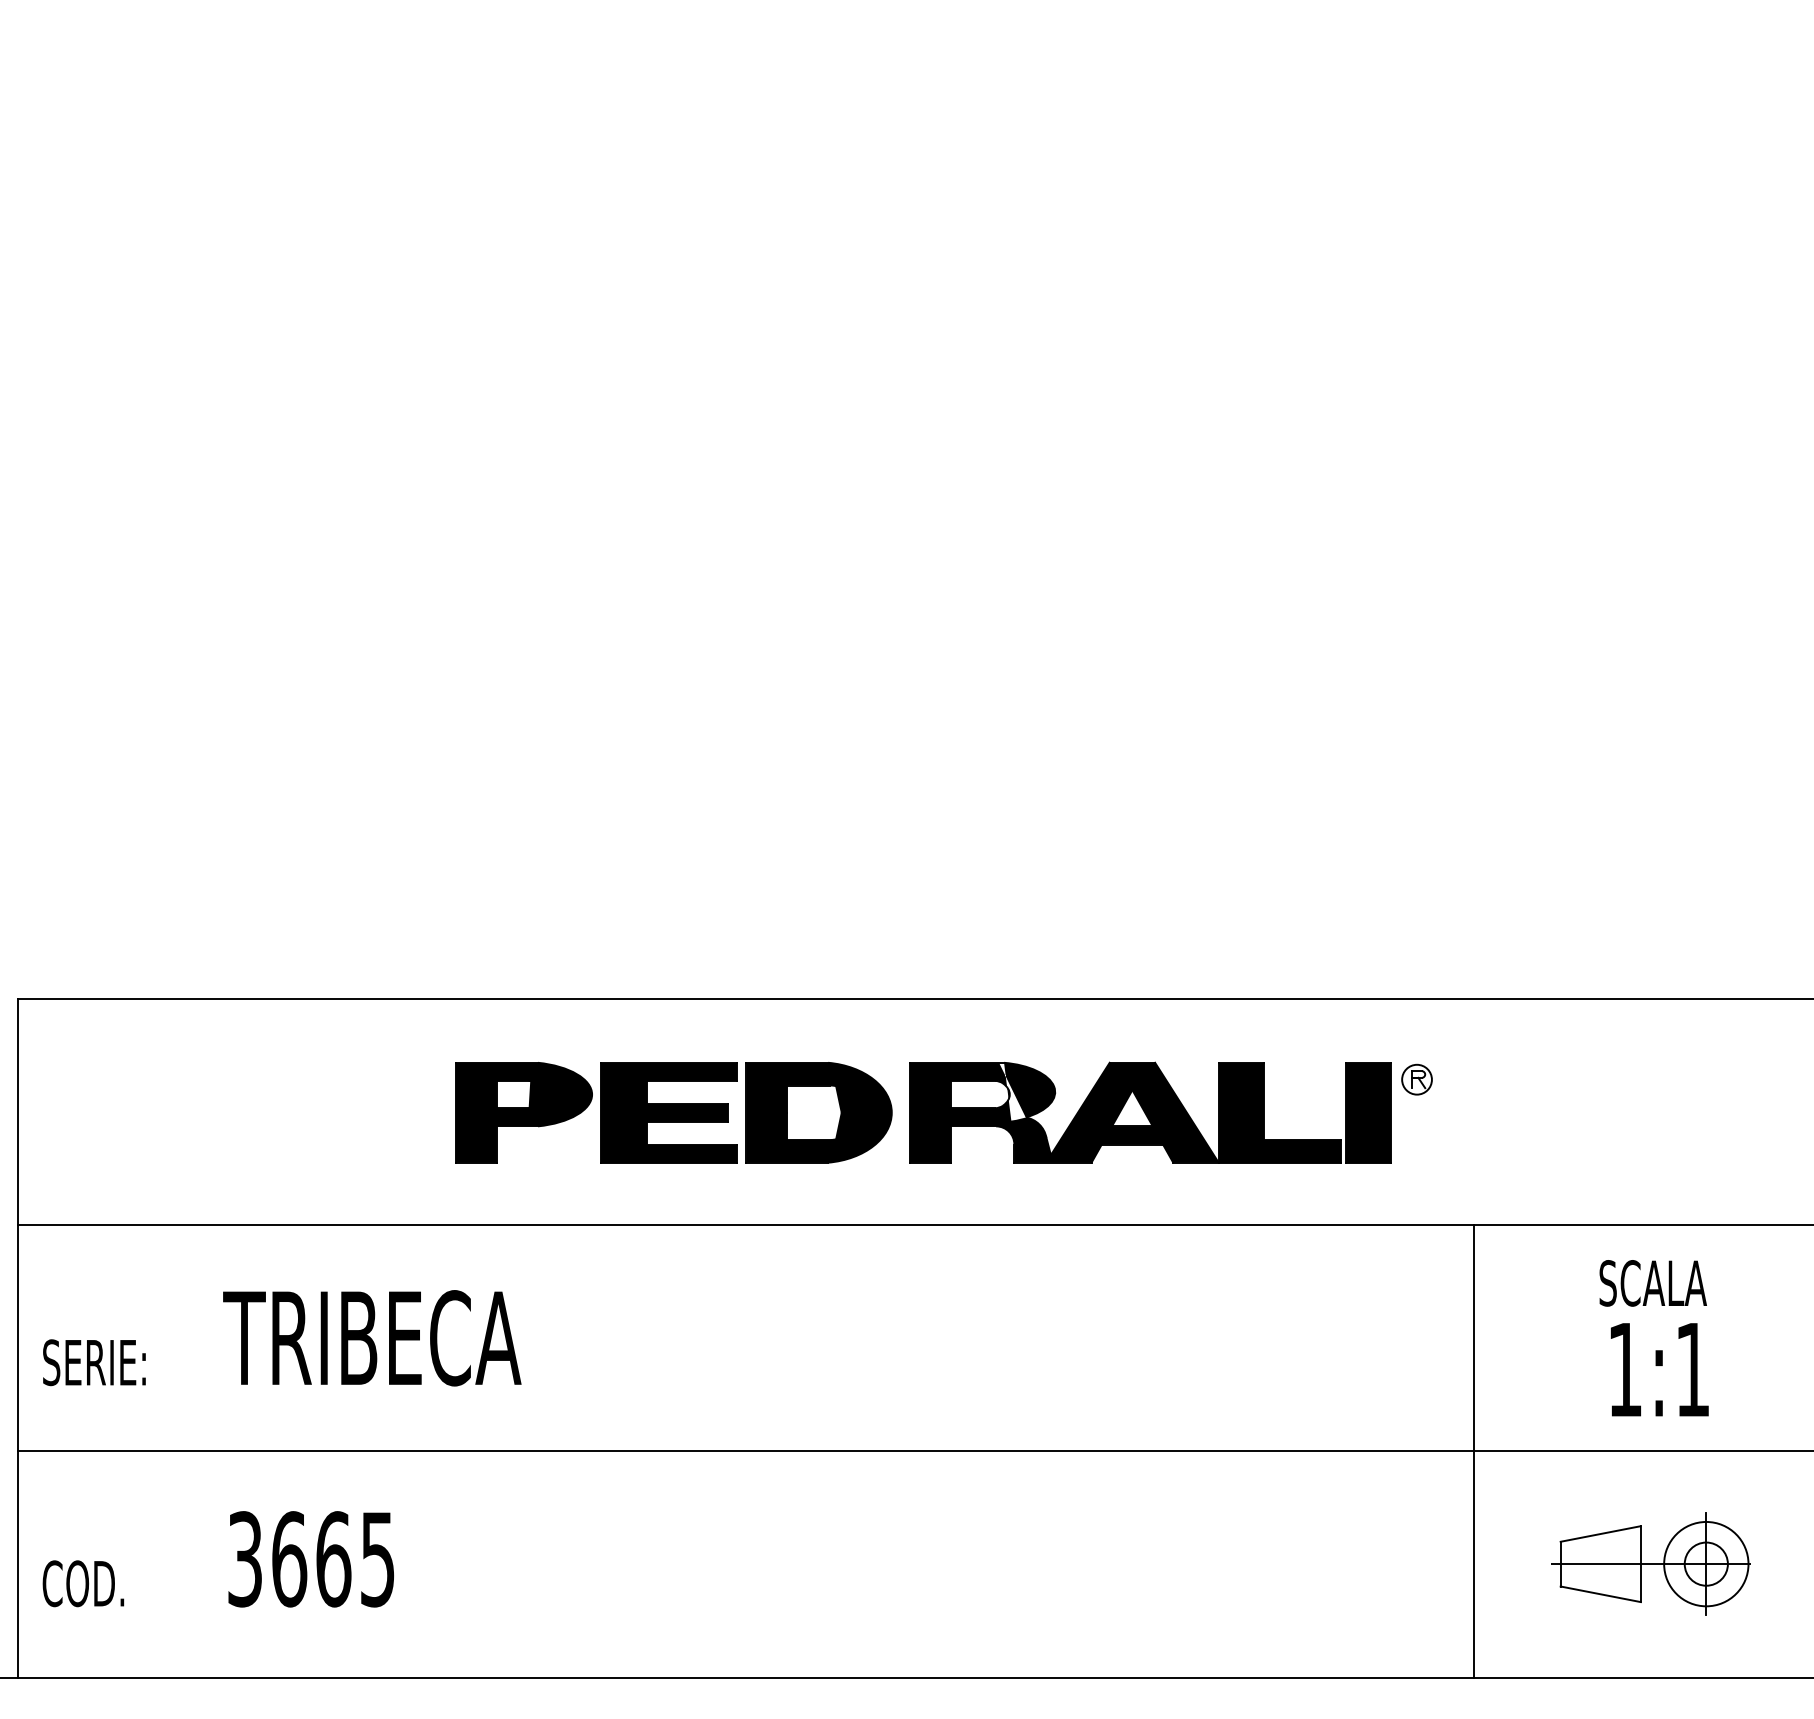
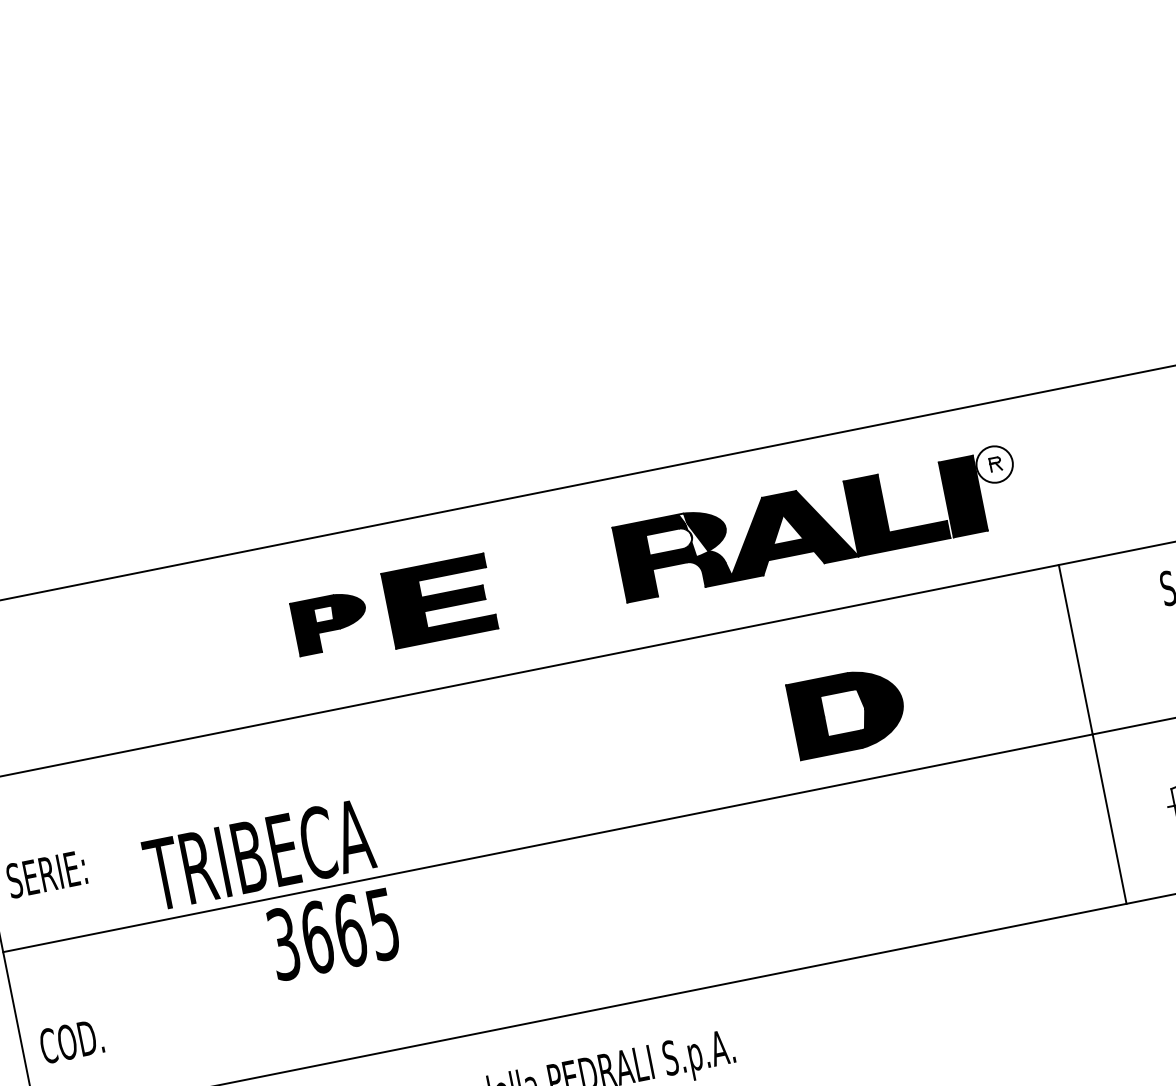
circle: (1416, 1079) -> (994, 464), size x1.6
part: (523, 1112) -> (330, 622), size x0.7
part: (818, 1112) -> (847, 711), moved
text: (372, 1338) -> (259, 855), moved
text: (310, 1559) -> (332, 934), moved

